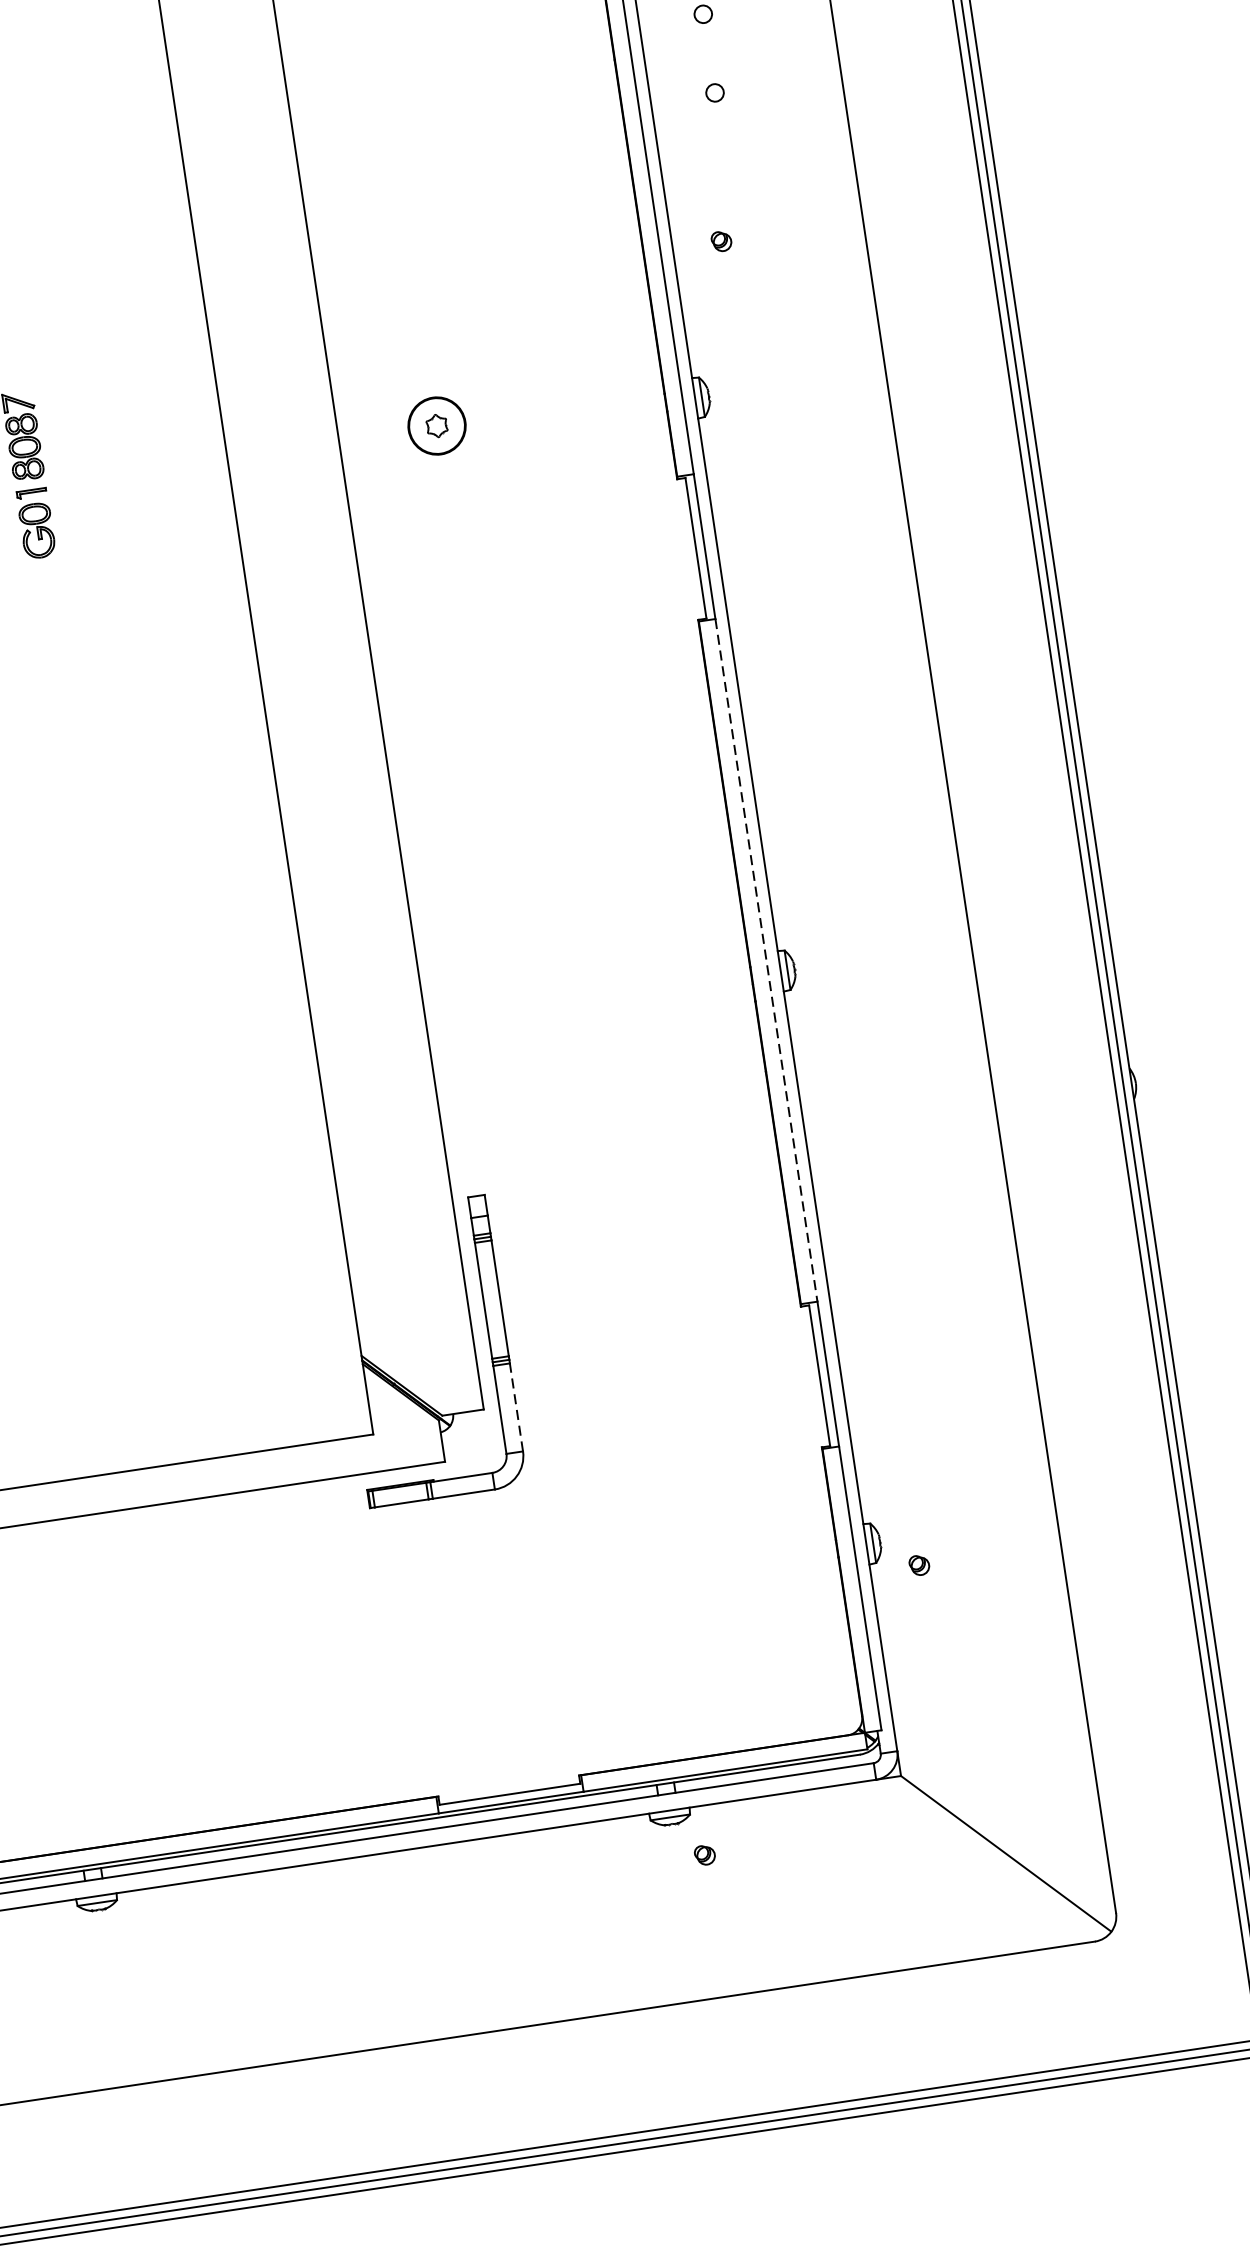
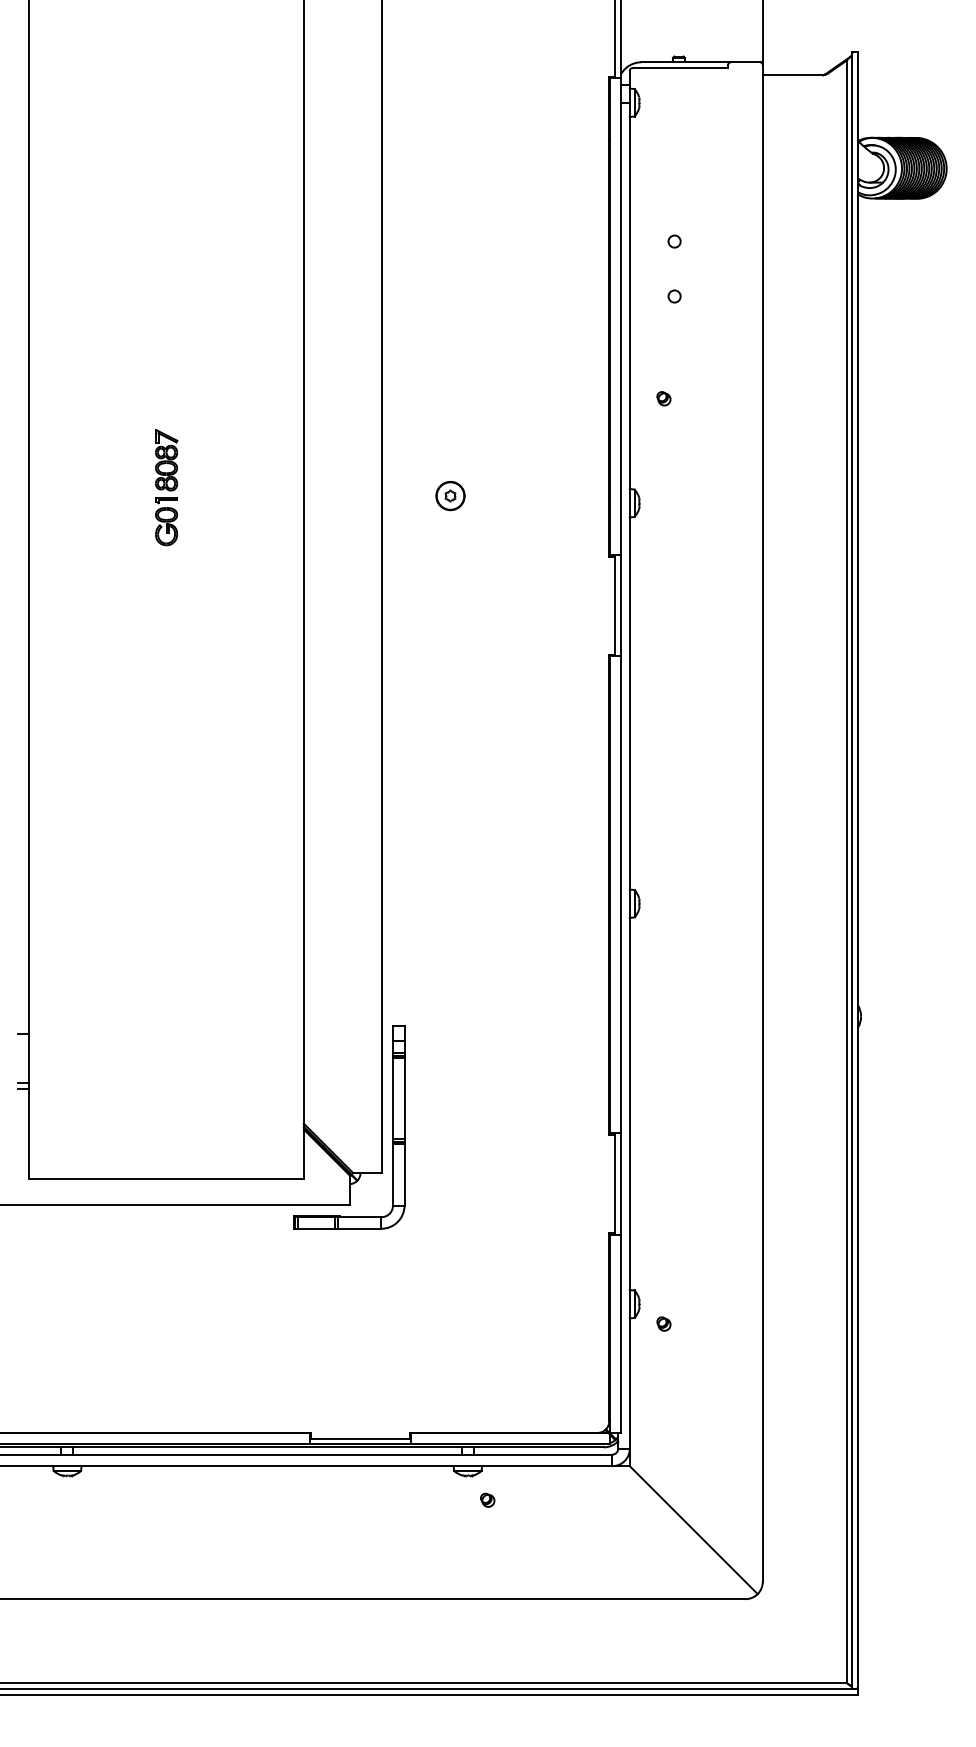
part: (437, 426) -> (450, 496), size x0.71
line: (766, 959) -> (621, 894), dashed -> solid
line: (516, 1406) -> (404, 1174), dashed -> solid

